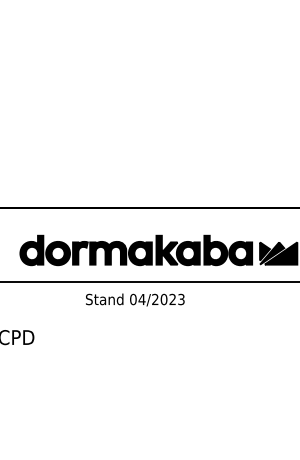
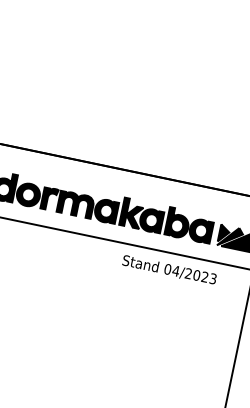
text: (135, 299) -> (169, 269), moved

